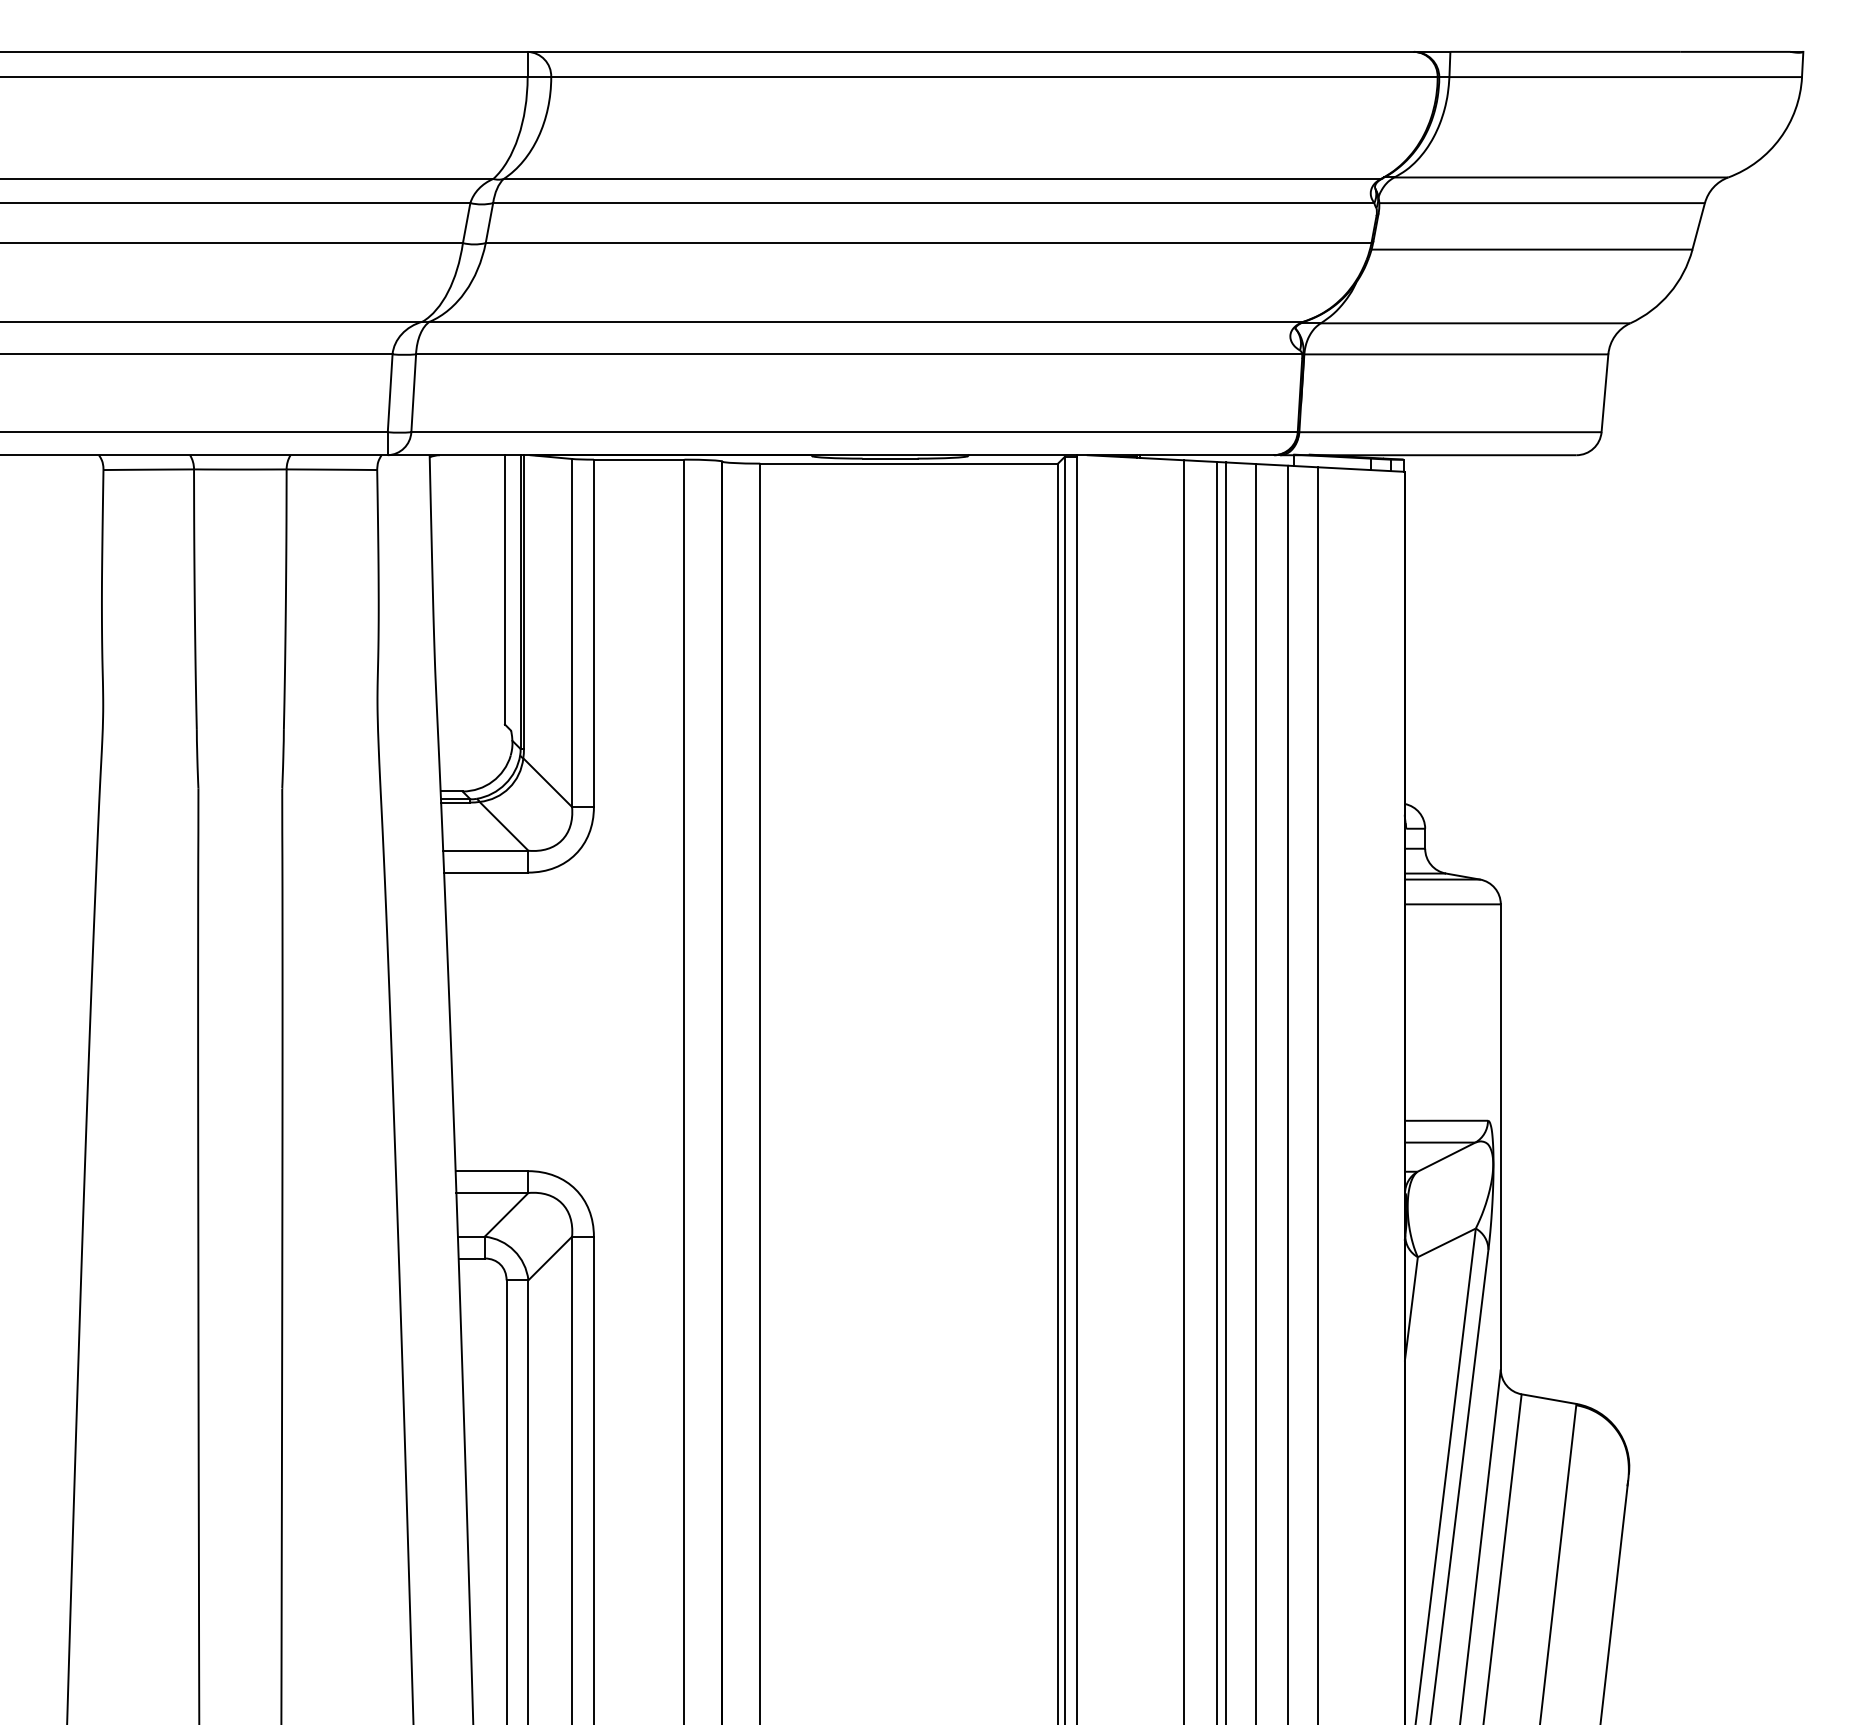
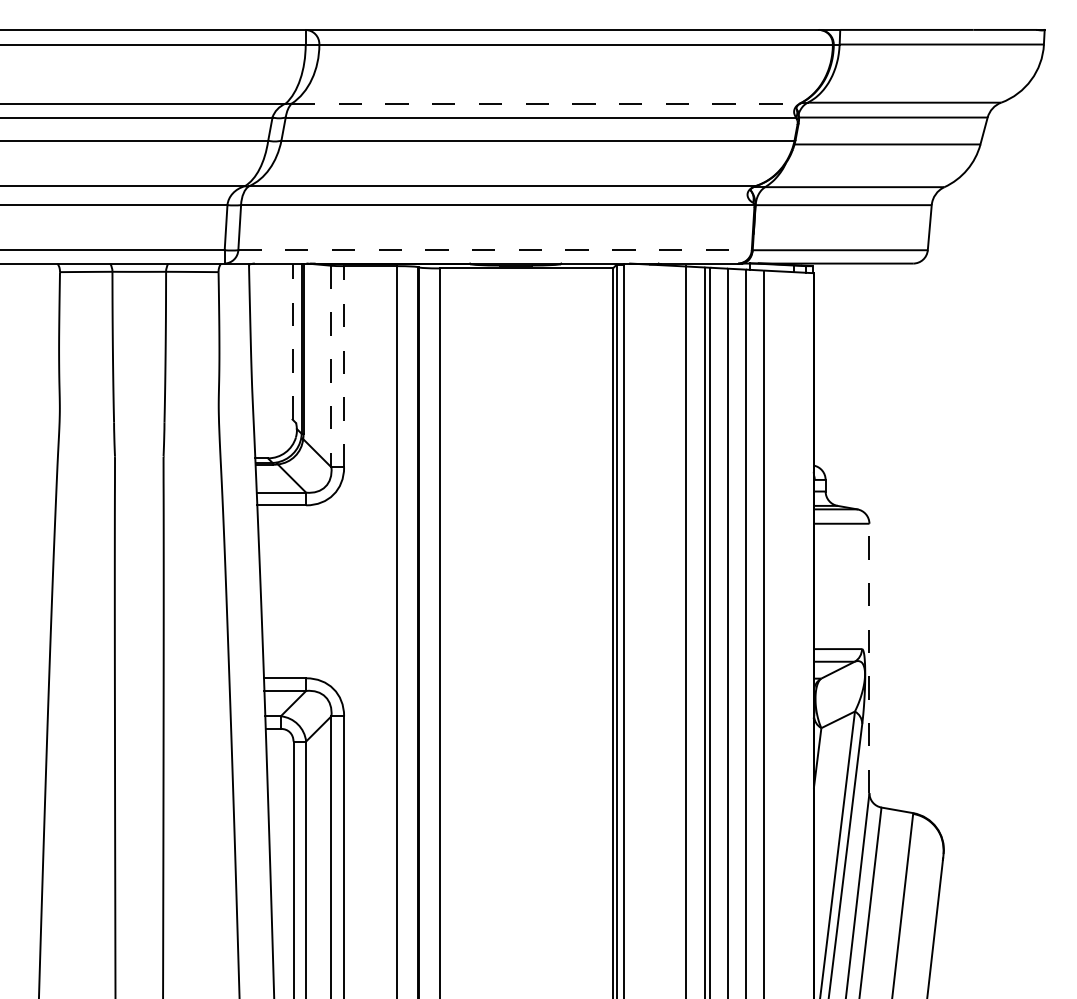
line: (943, 178) -> (546, 103), solid -> dashed
line: (855, 432) -> (495, 250), solid -> dashed
line: (504, 589) -> (292, 341), solid -> dashed
line: (572, 632) -> (331, 366), solid -> dashed
line: (594, 632) -> (344, 366), solid -> dashed
line: (1500, 1136) -> (869, 658), solid -> dashed

